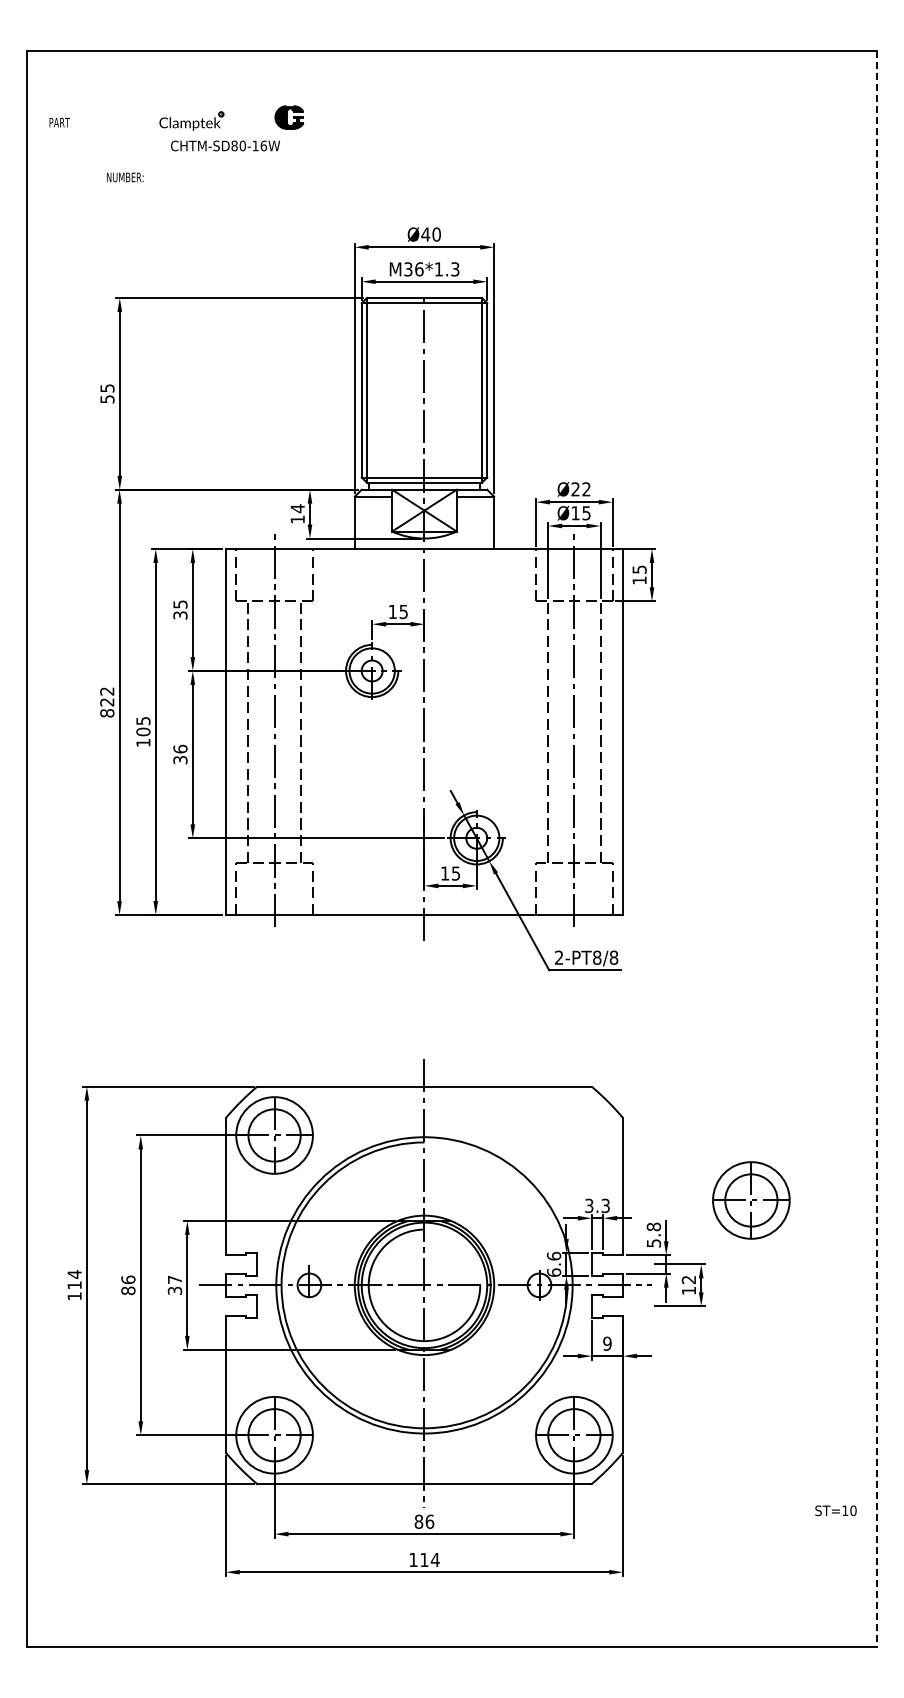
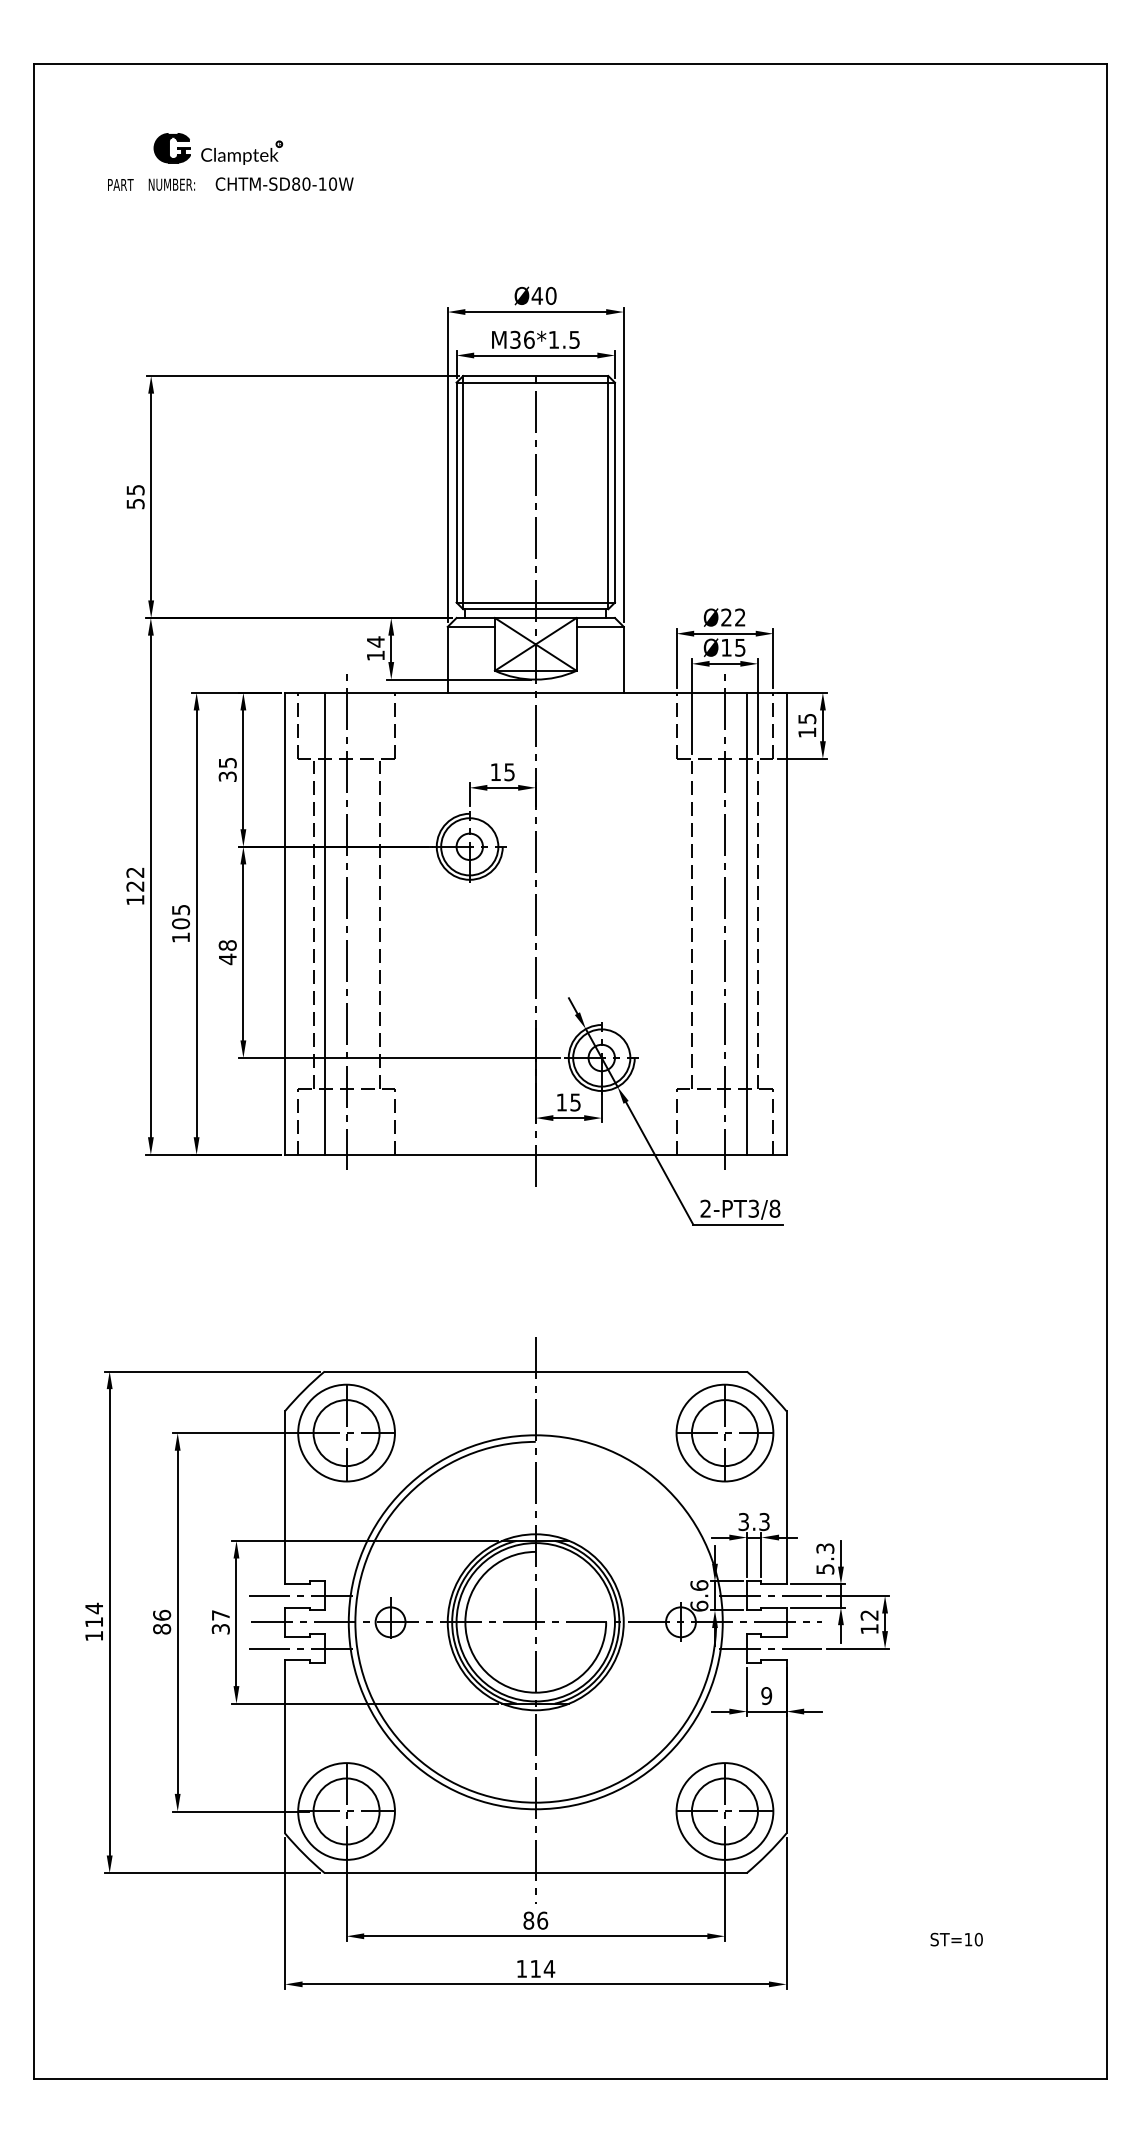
part: (289, 117) -> (172, 148), moved
text: (59, 122) -> (120, 184), moved
text: (264, 145) -> (333, 183), CHTM-SD80-16W -> CHTM-SD80-10W
text: (125, 177) -> (172, 184), moved
text: (455, 268) -> (574, 338), M36*1.3 -> M36*1.5
text: (107, 713) -> (135, 900), 822 -> 122
line: (257, 731) -> (325, 923), added
line: (591, 731) -> (746, 923), added
text: (180, 754) -> (227, 952), 36 -> 48
line: (876, 849) -> (1106, 1072), dashed -> solid
text: (597, 957) -> (754, 1208), 2-PT8/8 -> 2-PT3/8
part: (751, 1200) -> (725, 1433), moved
text: (653, 1226) -> (824, 1547), 5.8 -> 5.3
line: (238, 1264) -> (301, 1595), added
line: (610, 1264) -> (770, 1595), added
line: (238, 1306) -> (301, 1648), added
line: (610, 1306) -> (770, 1648), added
text: (835, 1510) -> (956, 1939), moved

